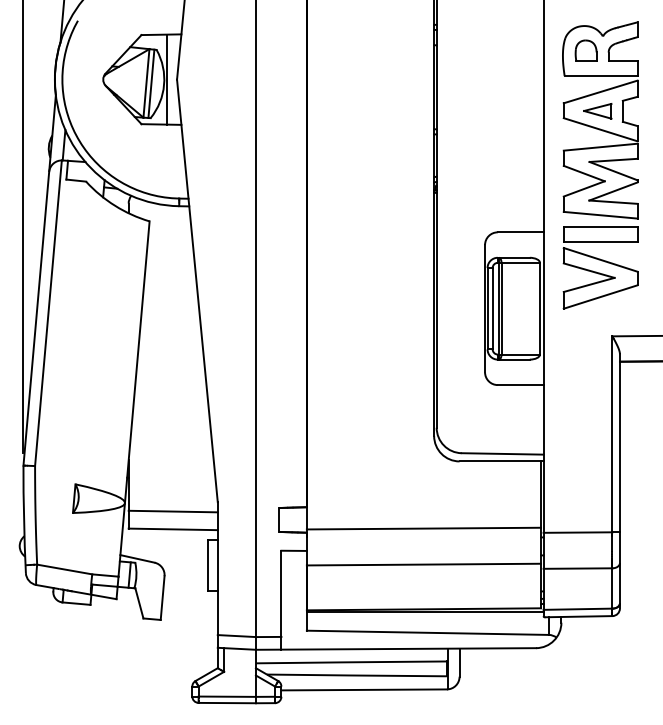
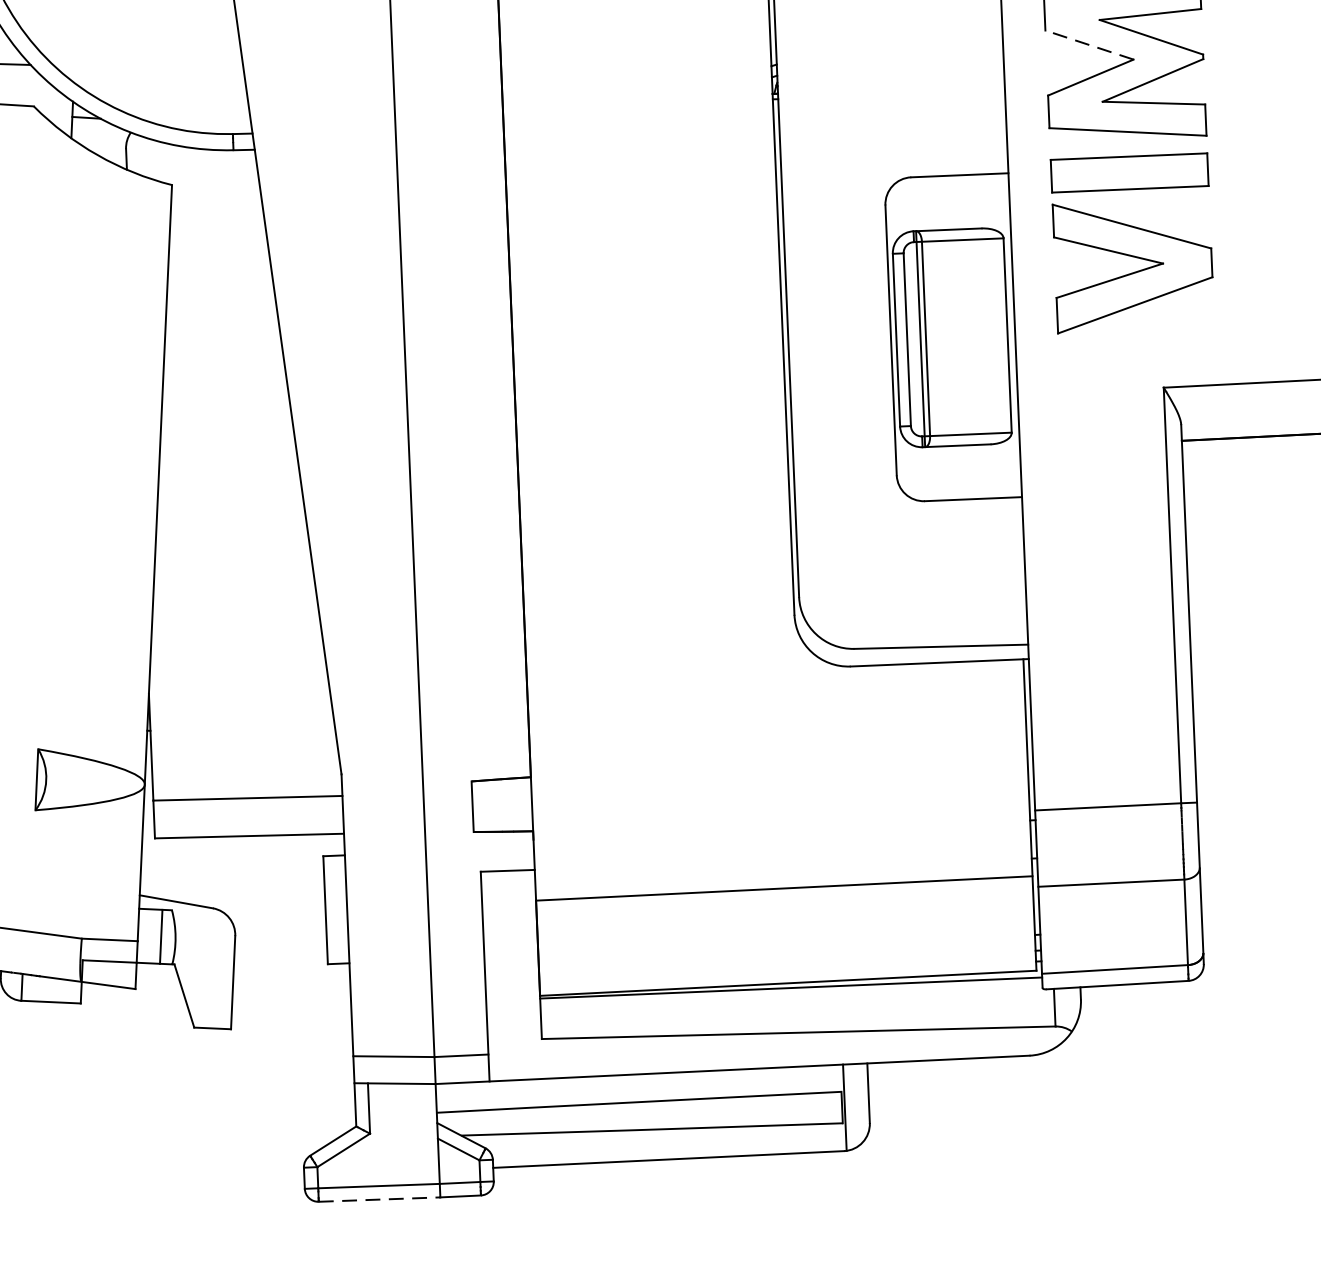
line: (584, 173) -> (1089, 44), solid -> dashed
line: (423, 528) -> (780, 811), removed
line: (227, 703) -> (380, 1200), solid -> dashed

